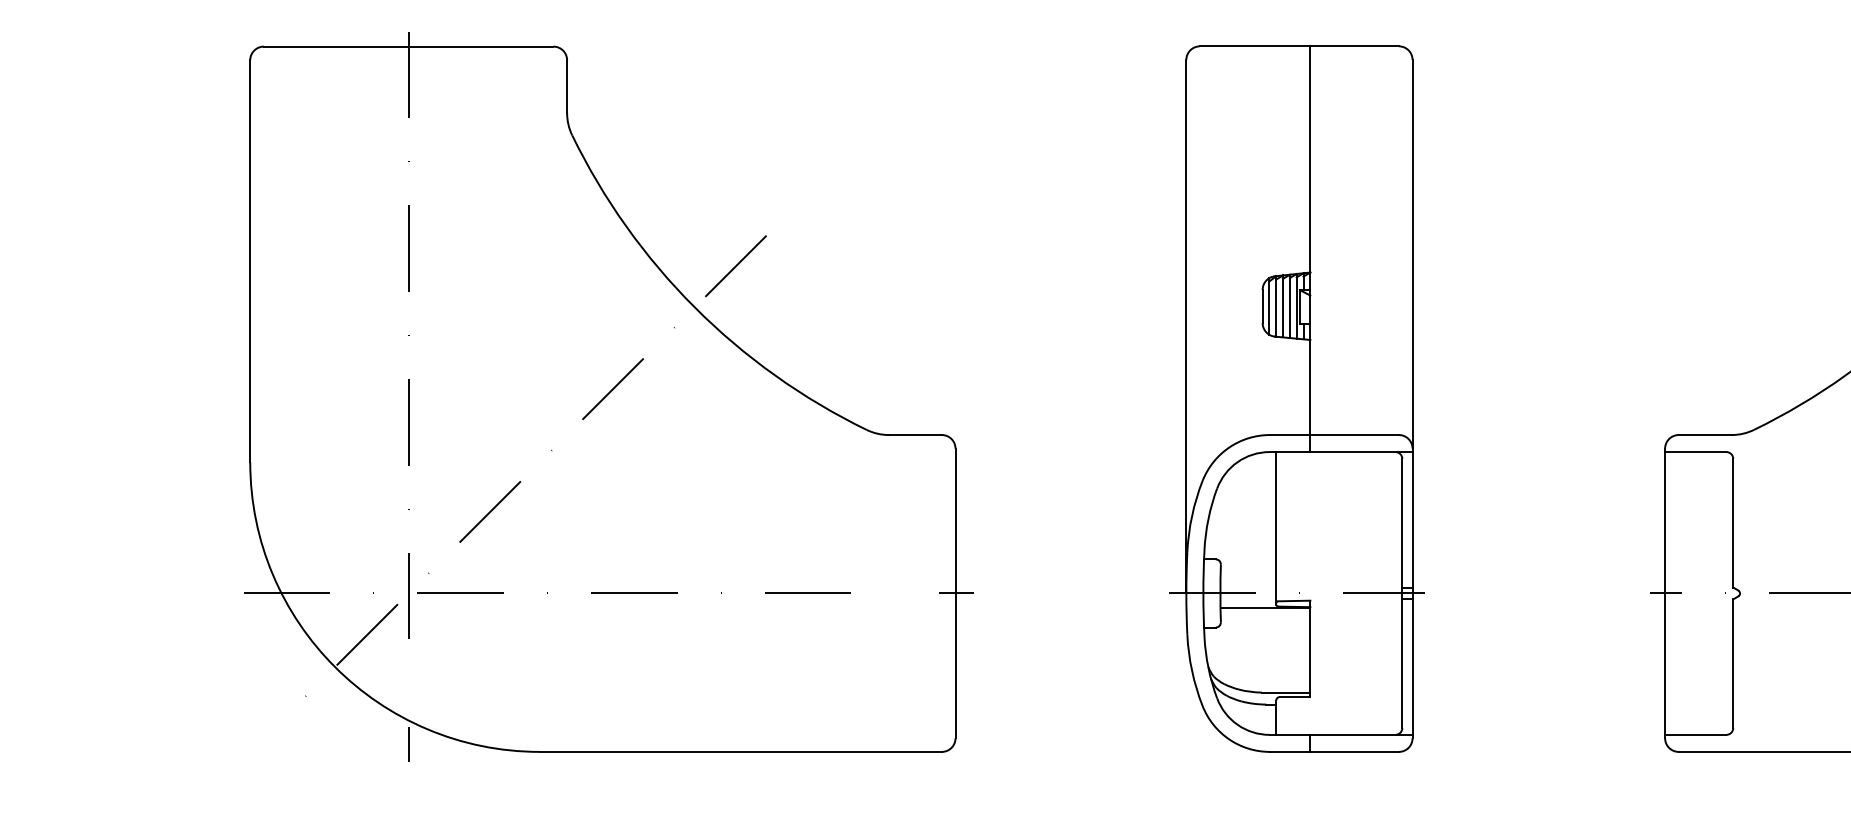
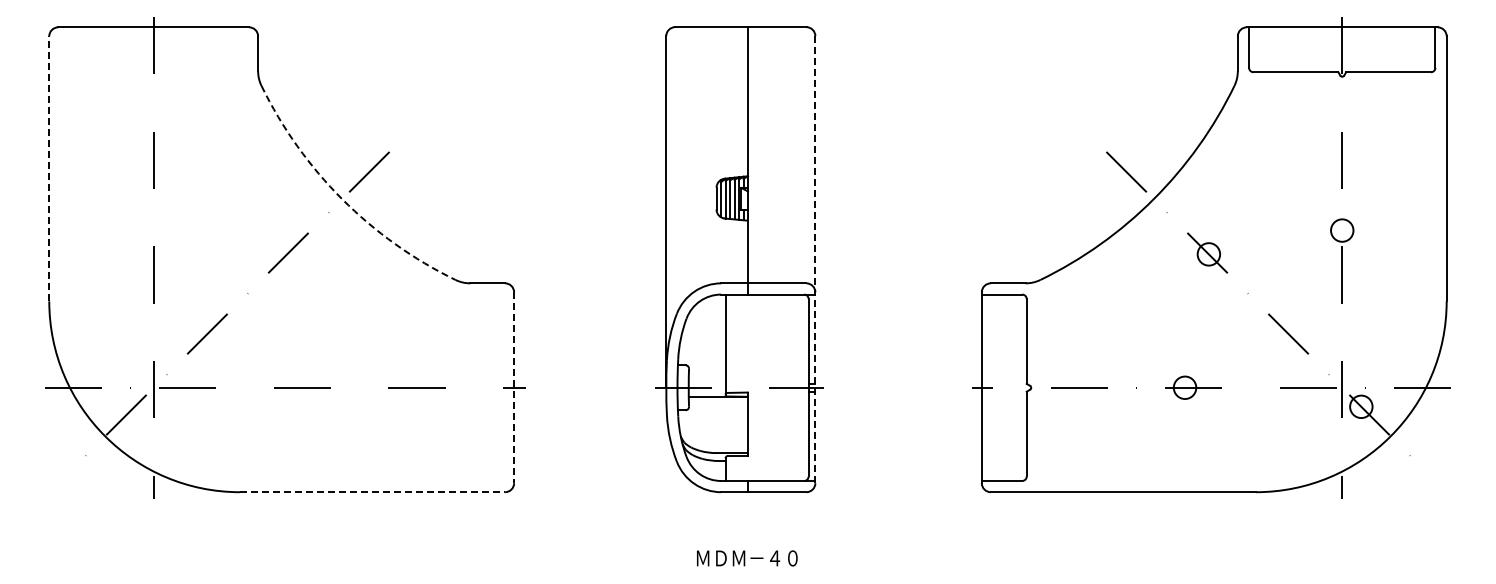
line: (250, 260) -> (49, 168), solid -> dashed
arc: (695, 307) -> (342, 199), solid -> dashed
line: (1412, 398) -> (815, 259), solid -> dashed
line: (956, 594) -> (514, 388), solid -> dashed
line: (742, 752) -> (373, 492), solid -> dashed

